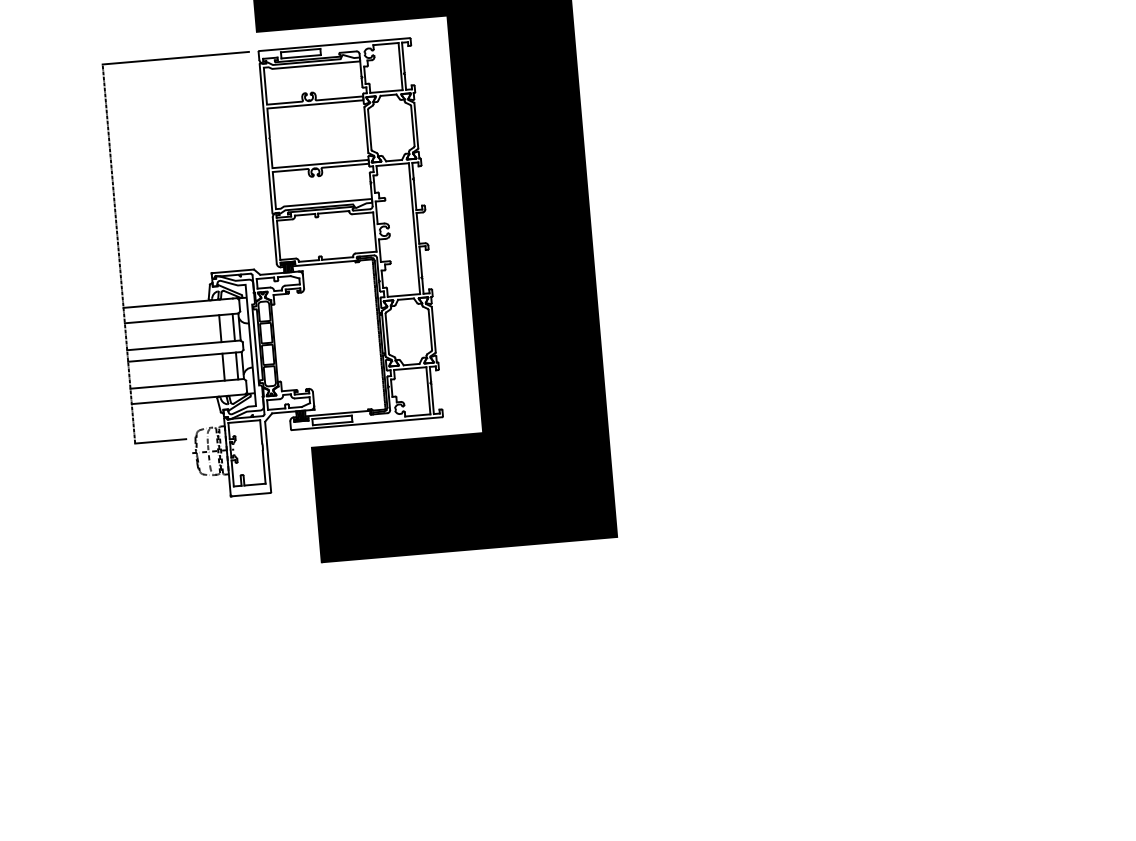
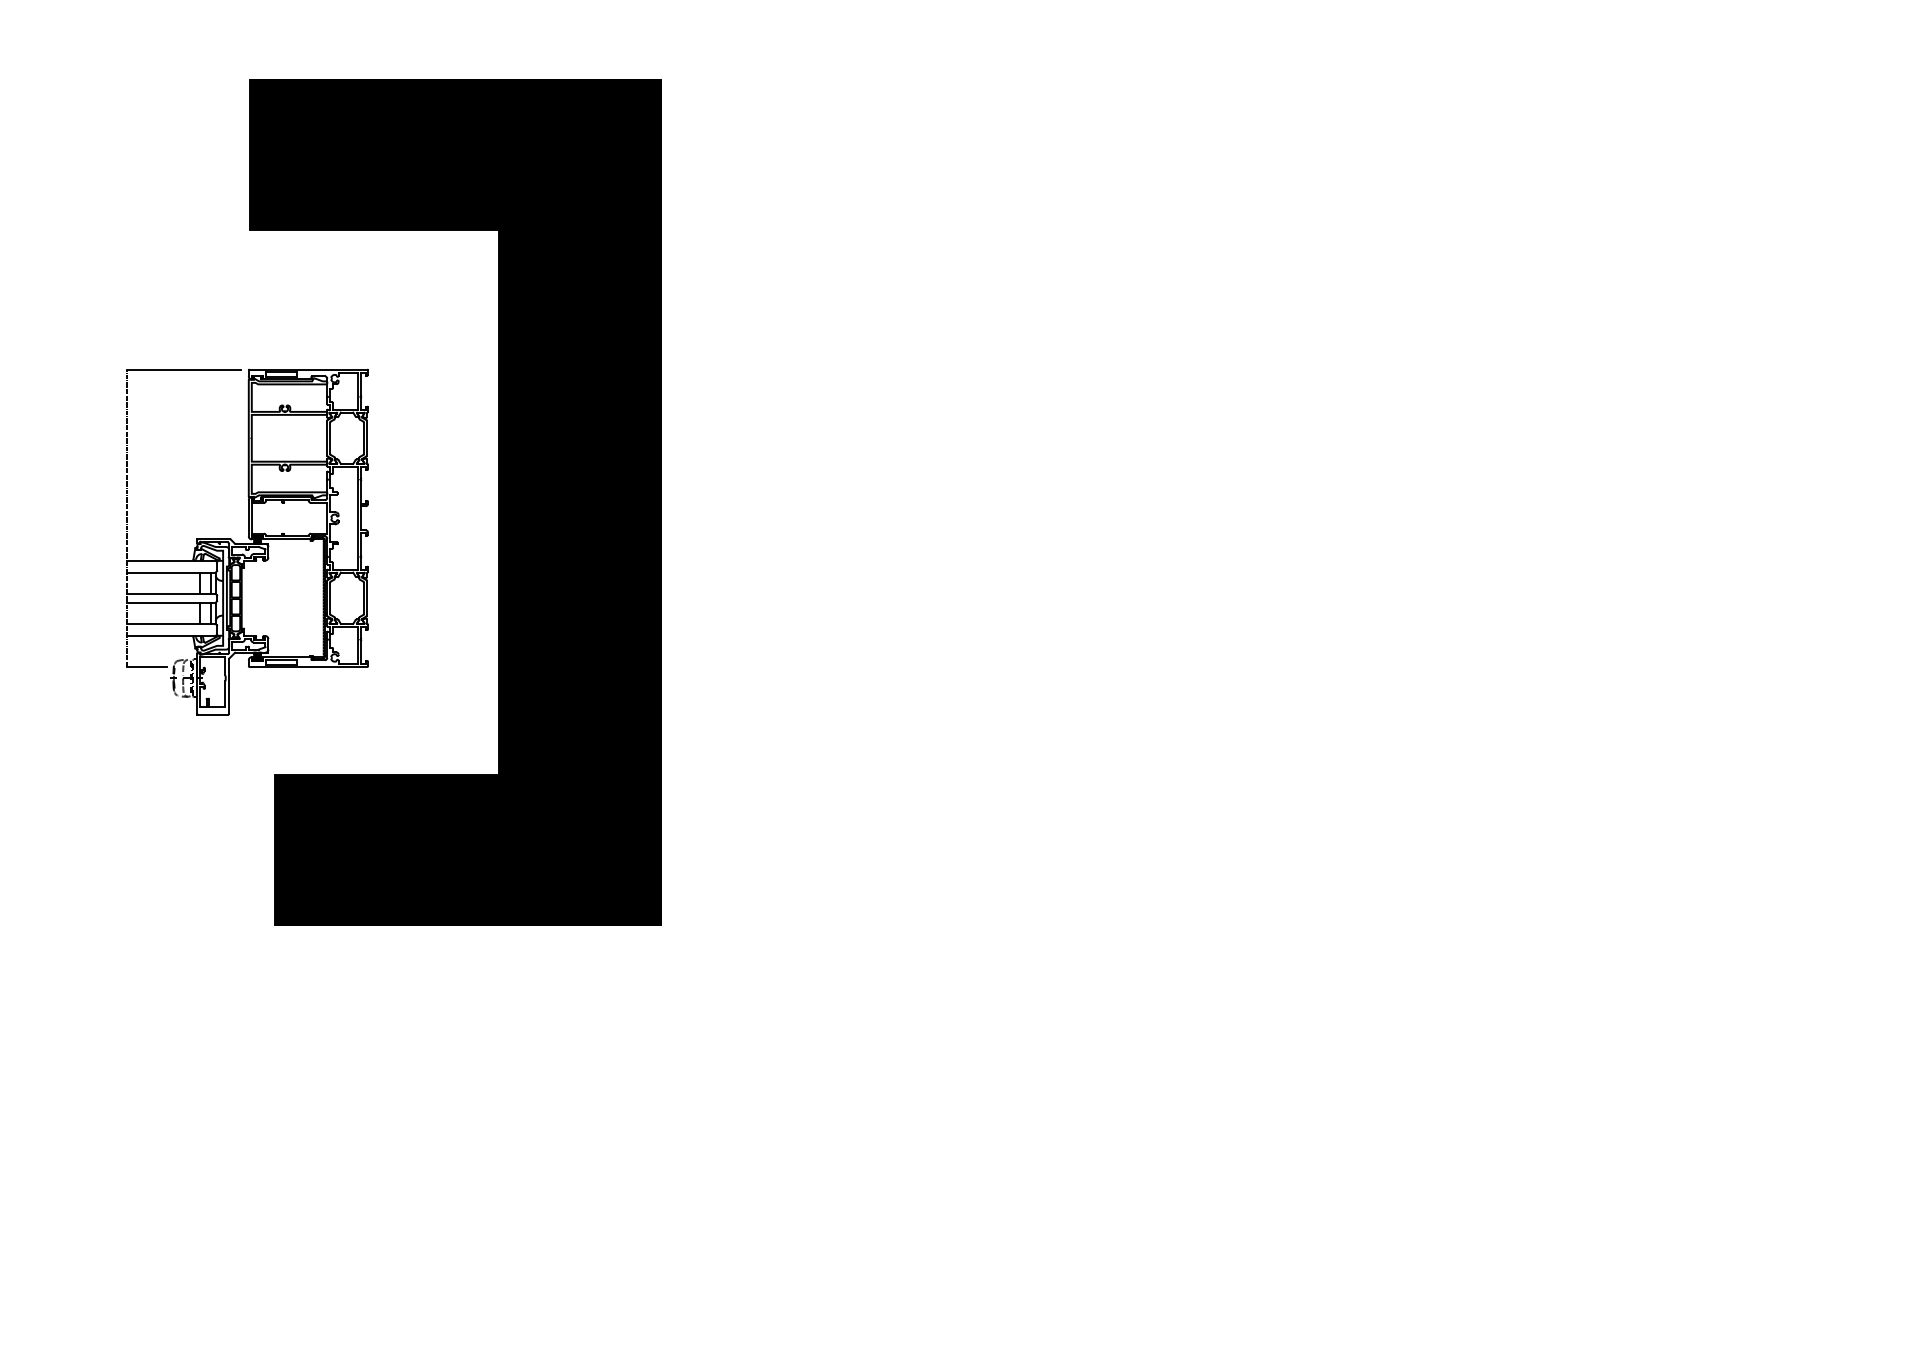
part: (275, 270) -> (247, 541), size x0.6

